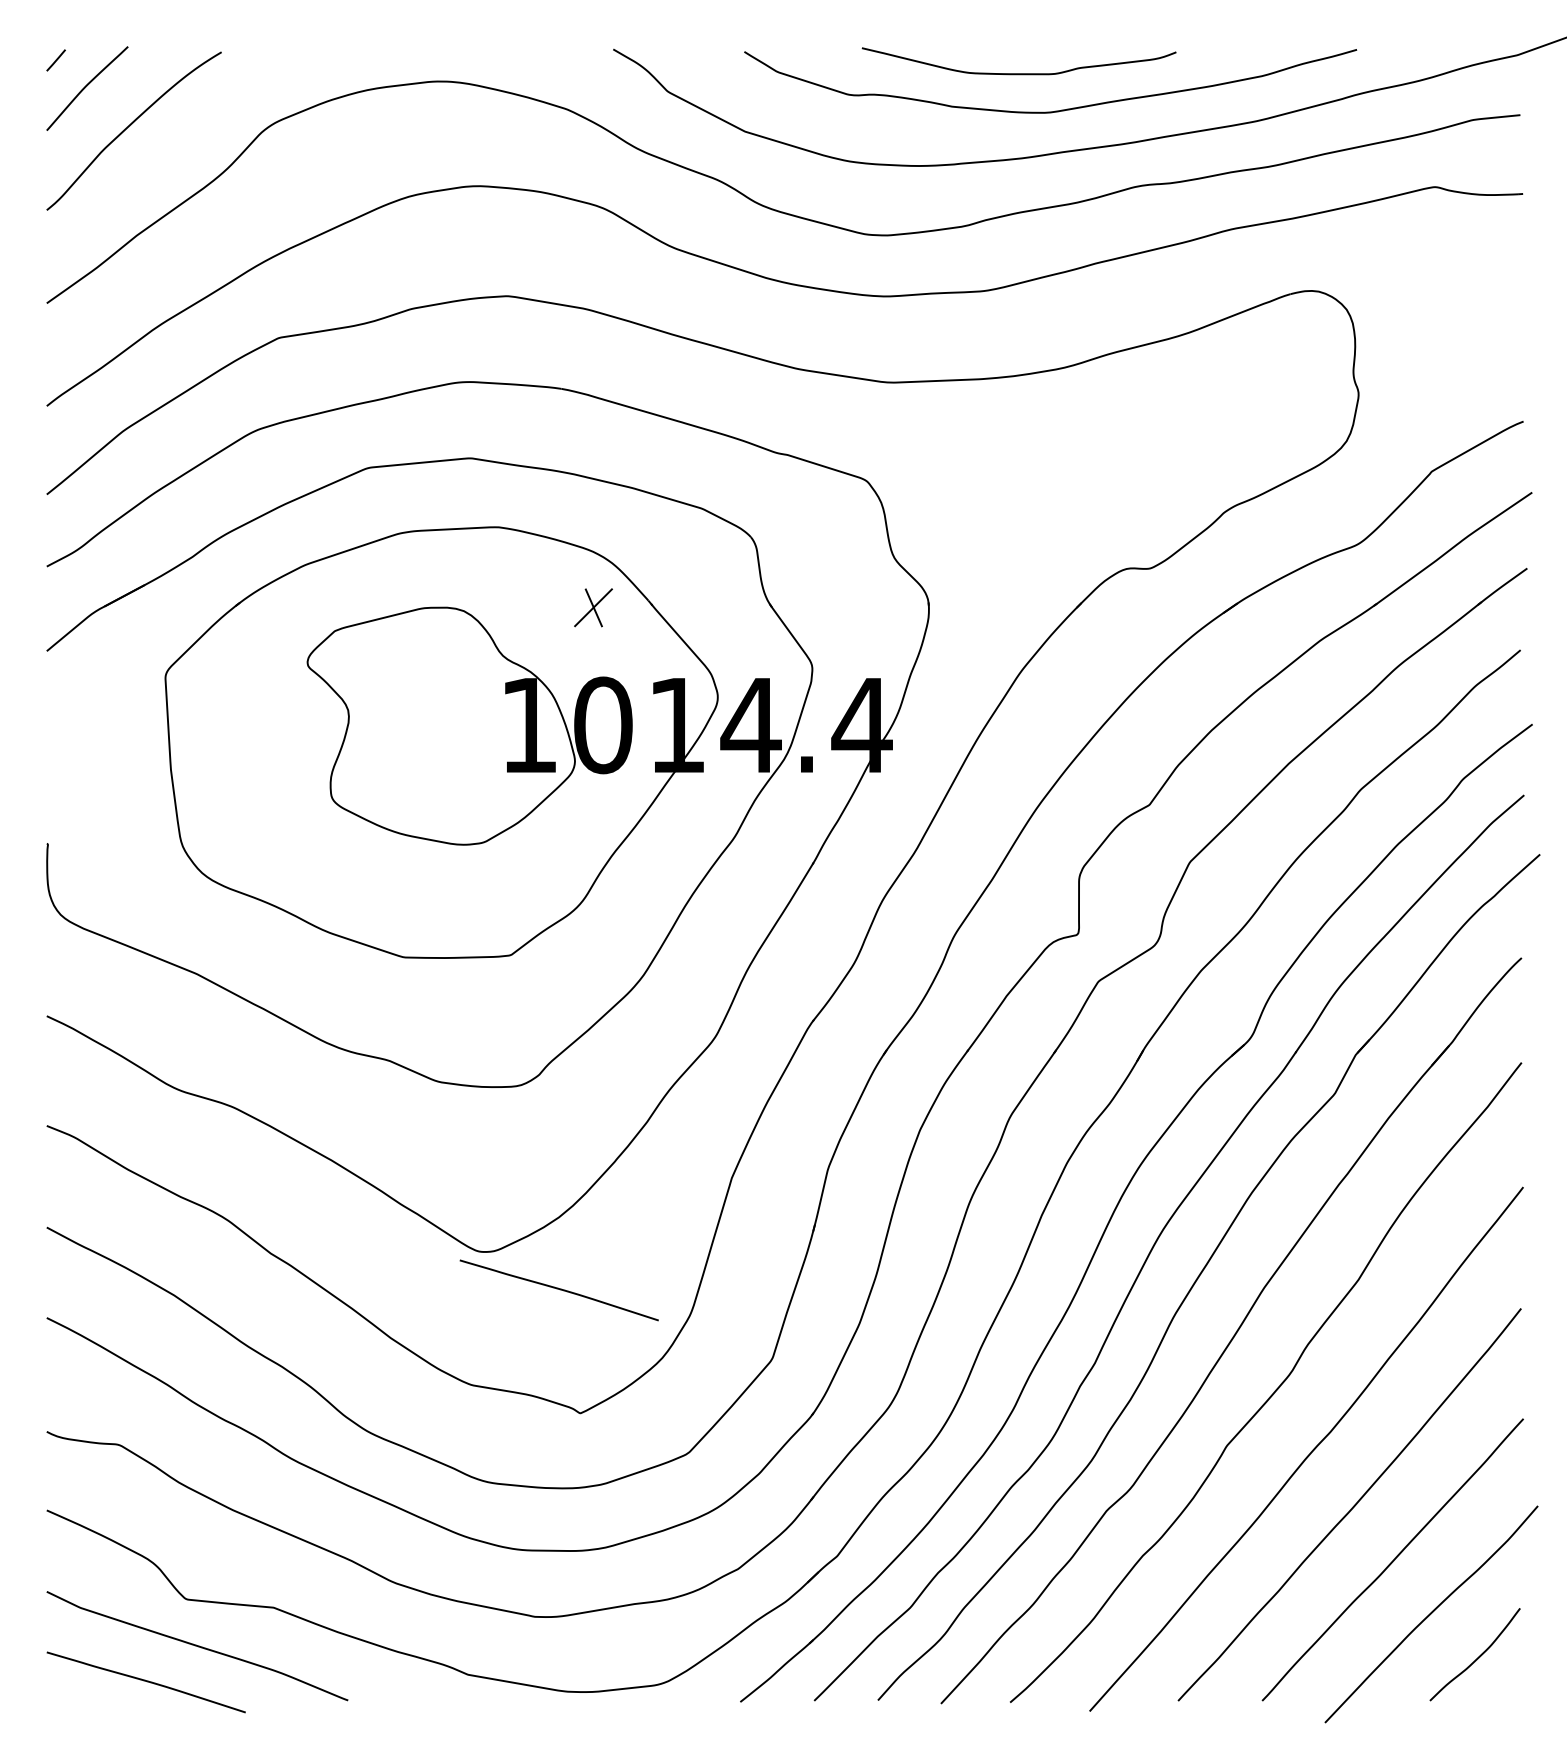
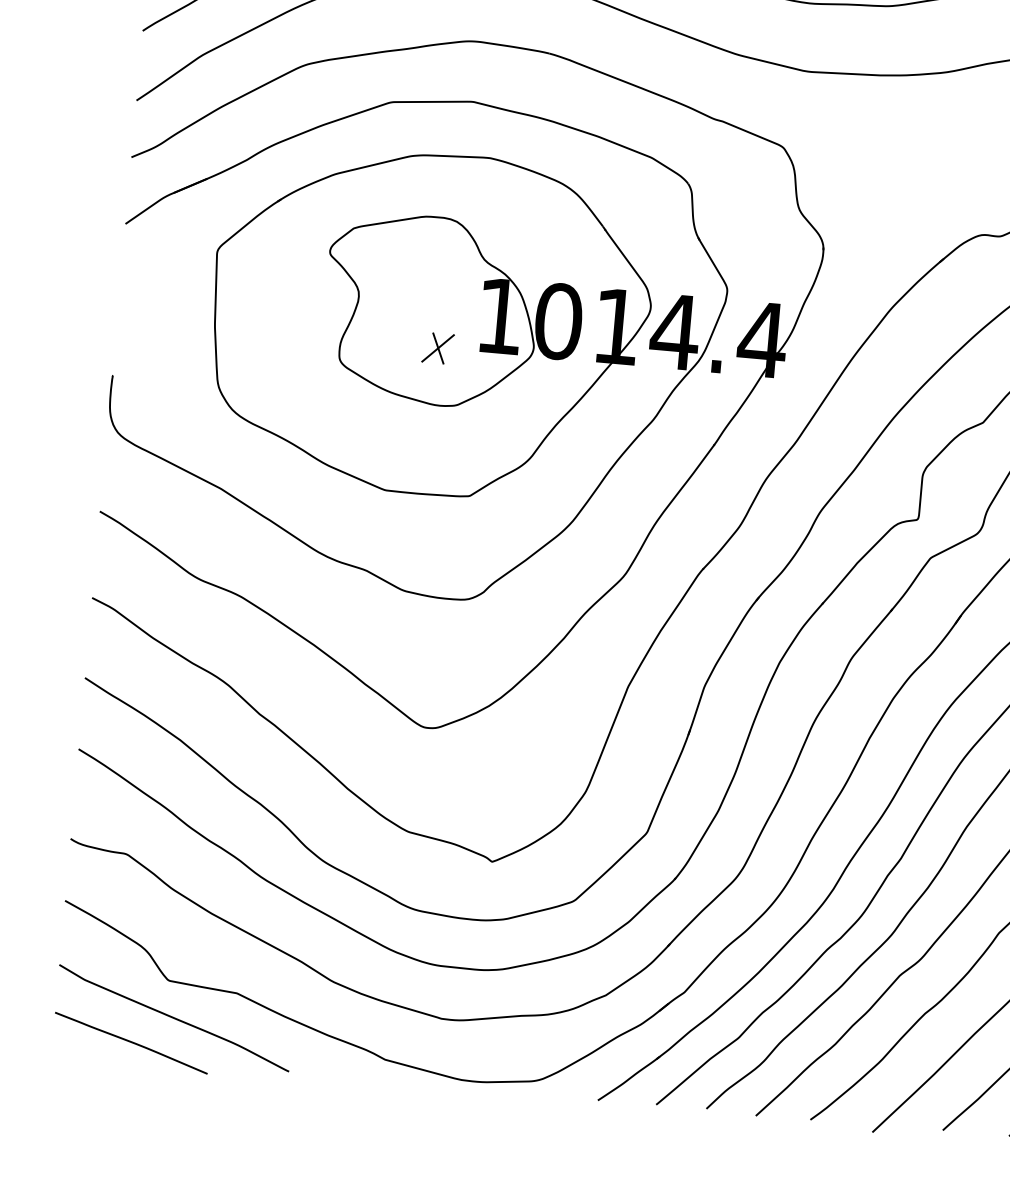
part: (593, 607) -> (438, 348), moved
curve: (558, 1289) -> (483, 762), removed

